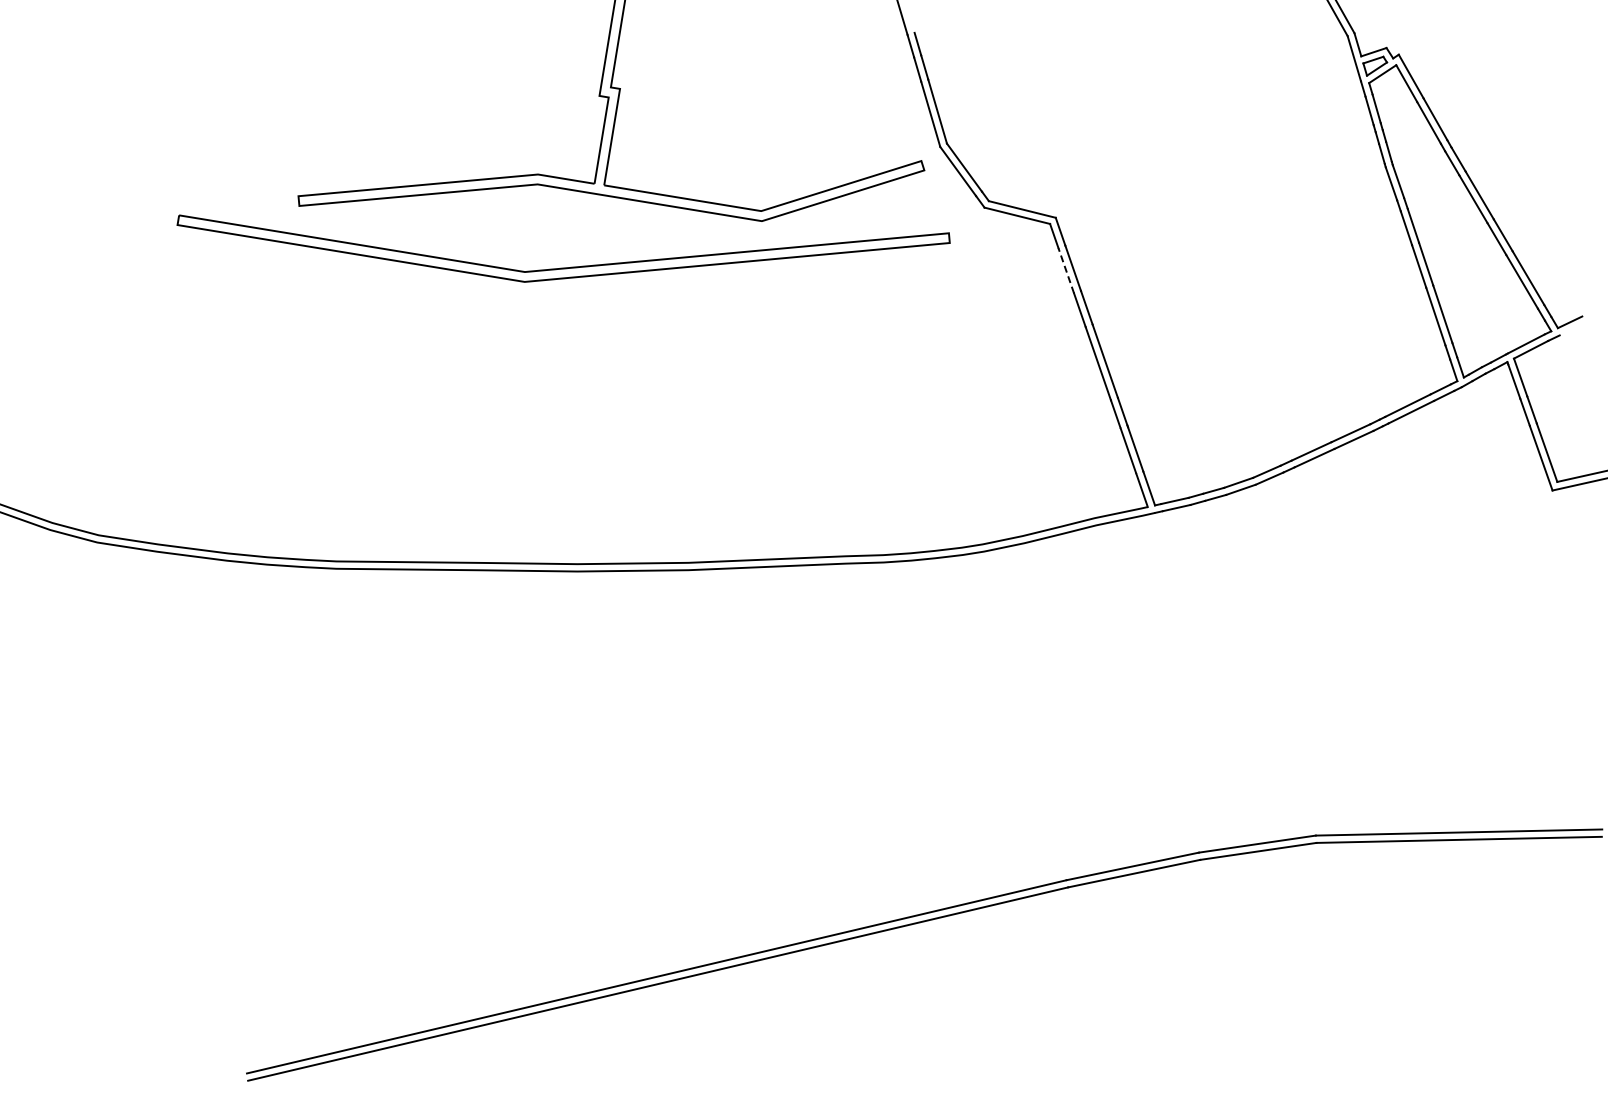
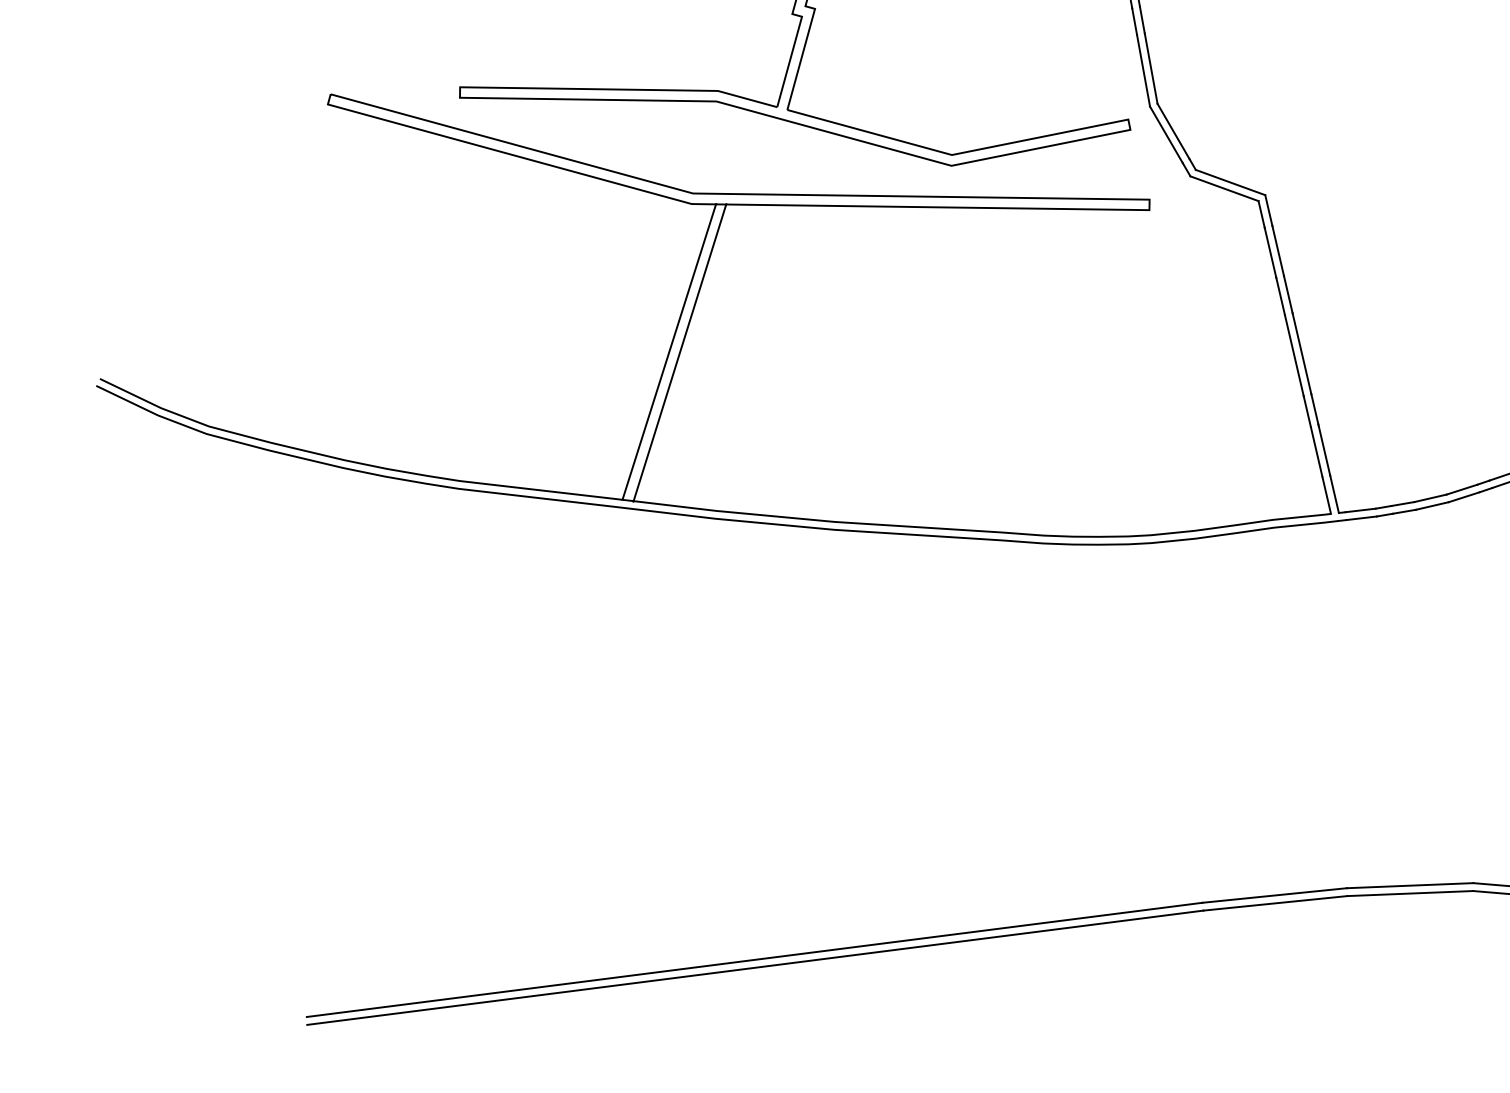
line: (1066, 270) -> (1270, 252), dashed -> solid
line: (527, 420) -> (679, 352), added
line: (518, 421) -> (669, 352), added

